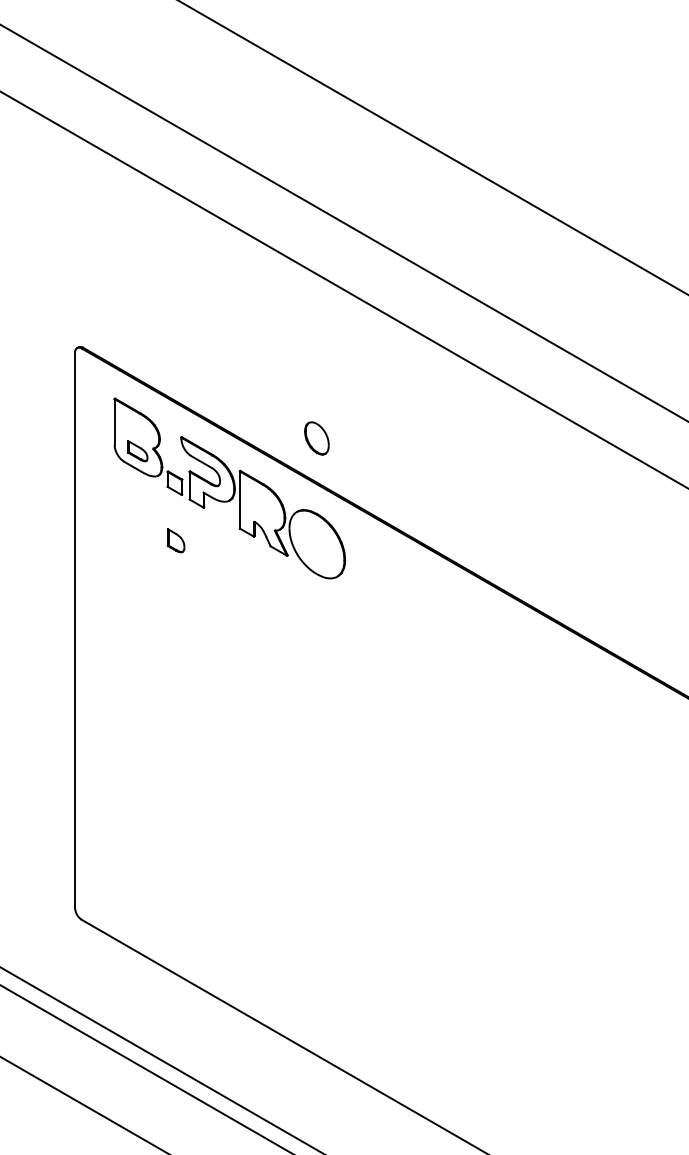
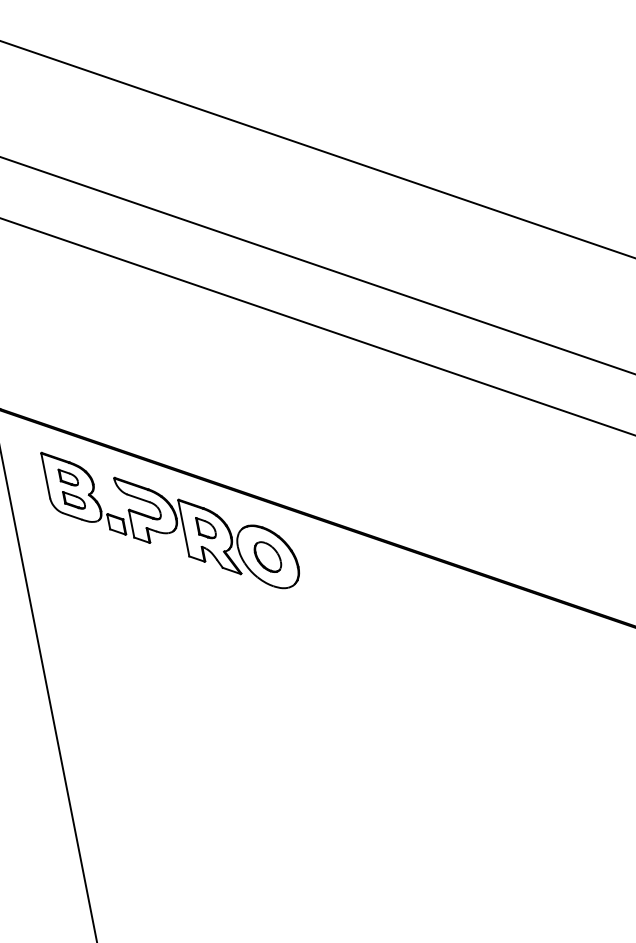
part: (136, 427) -> (68, 477), added
part: (316, 438) -> (267, 557), moved
part: (175, 540) -> (205, 527), moved

